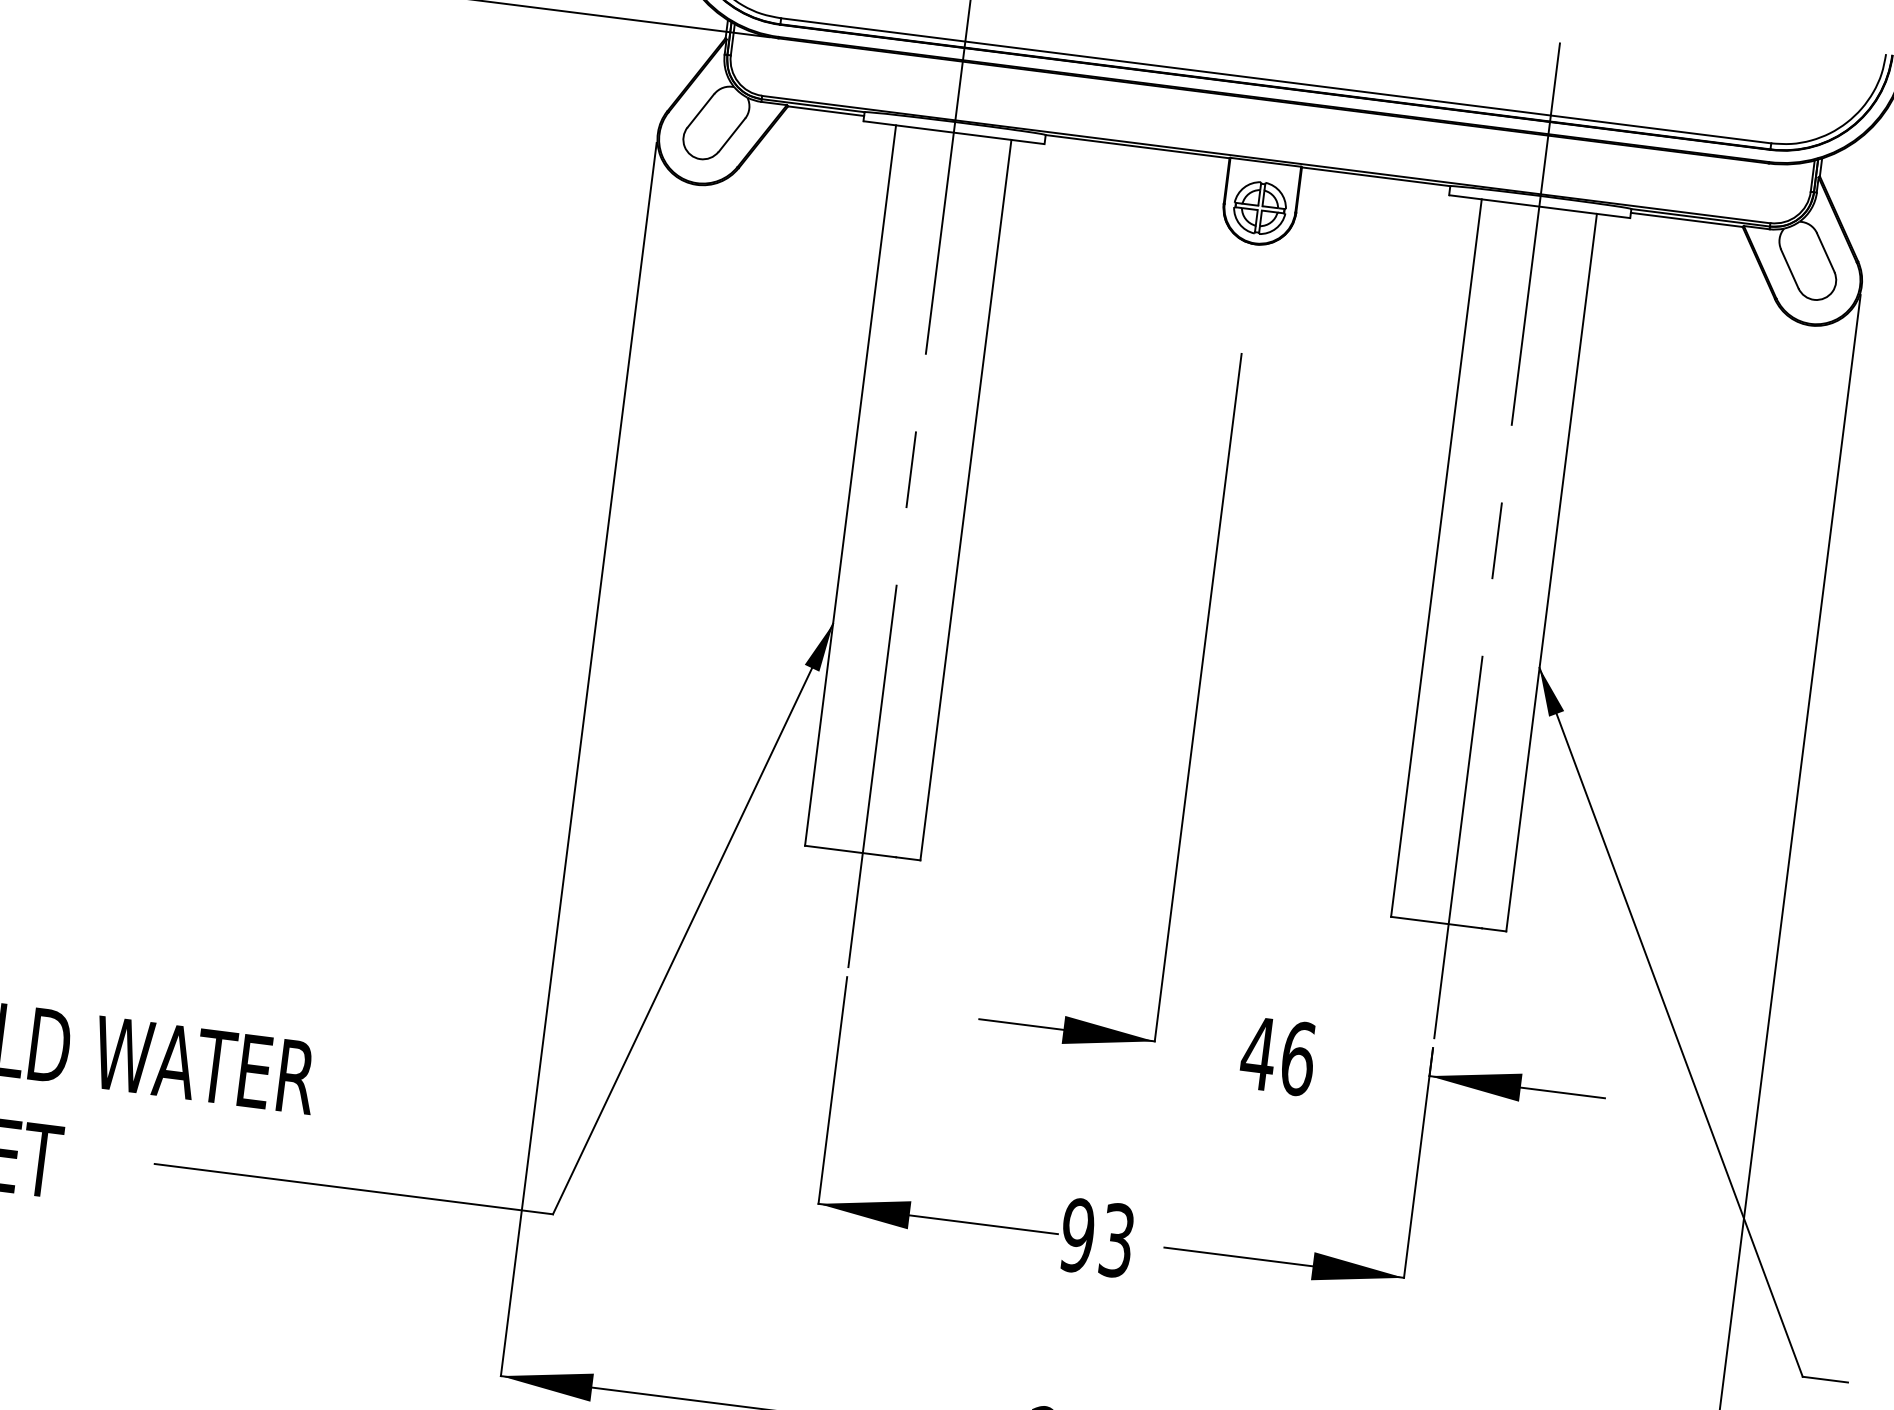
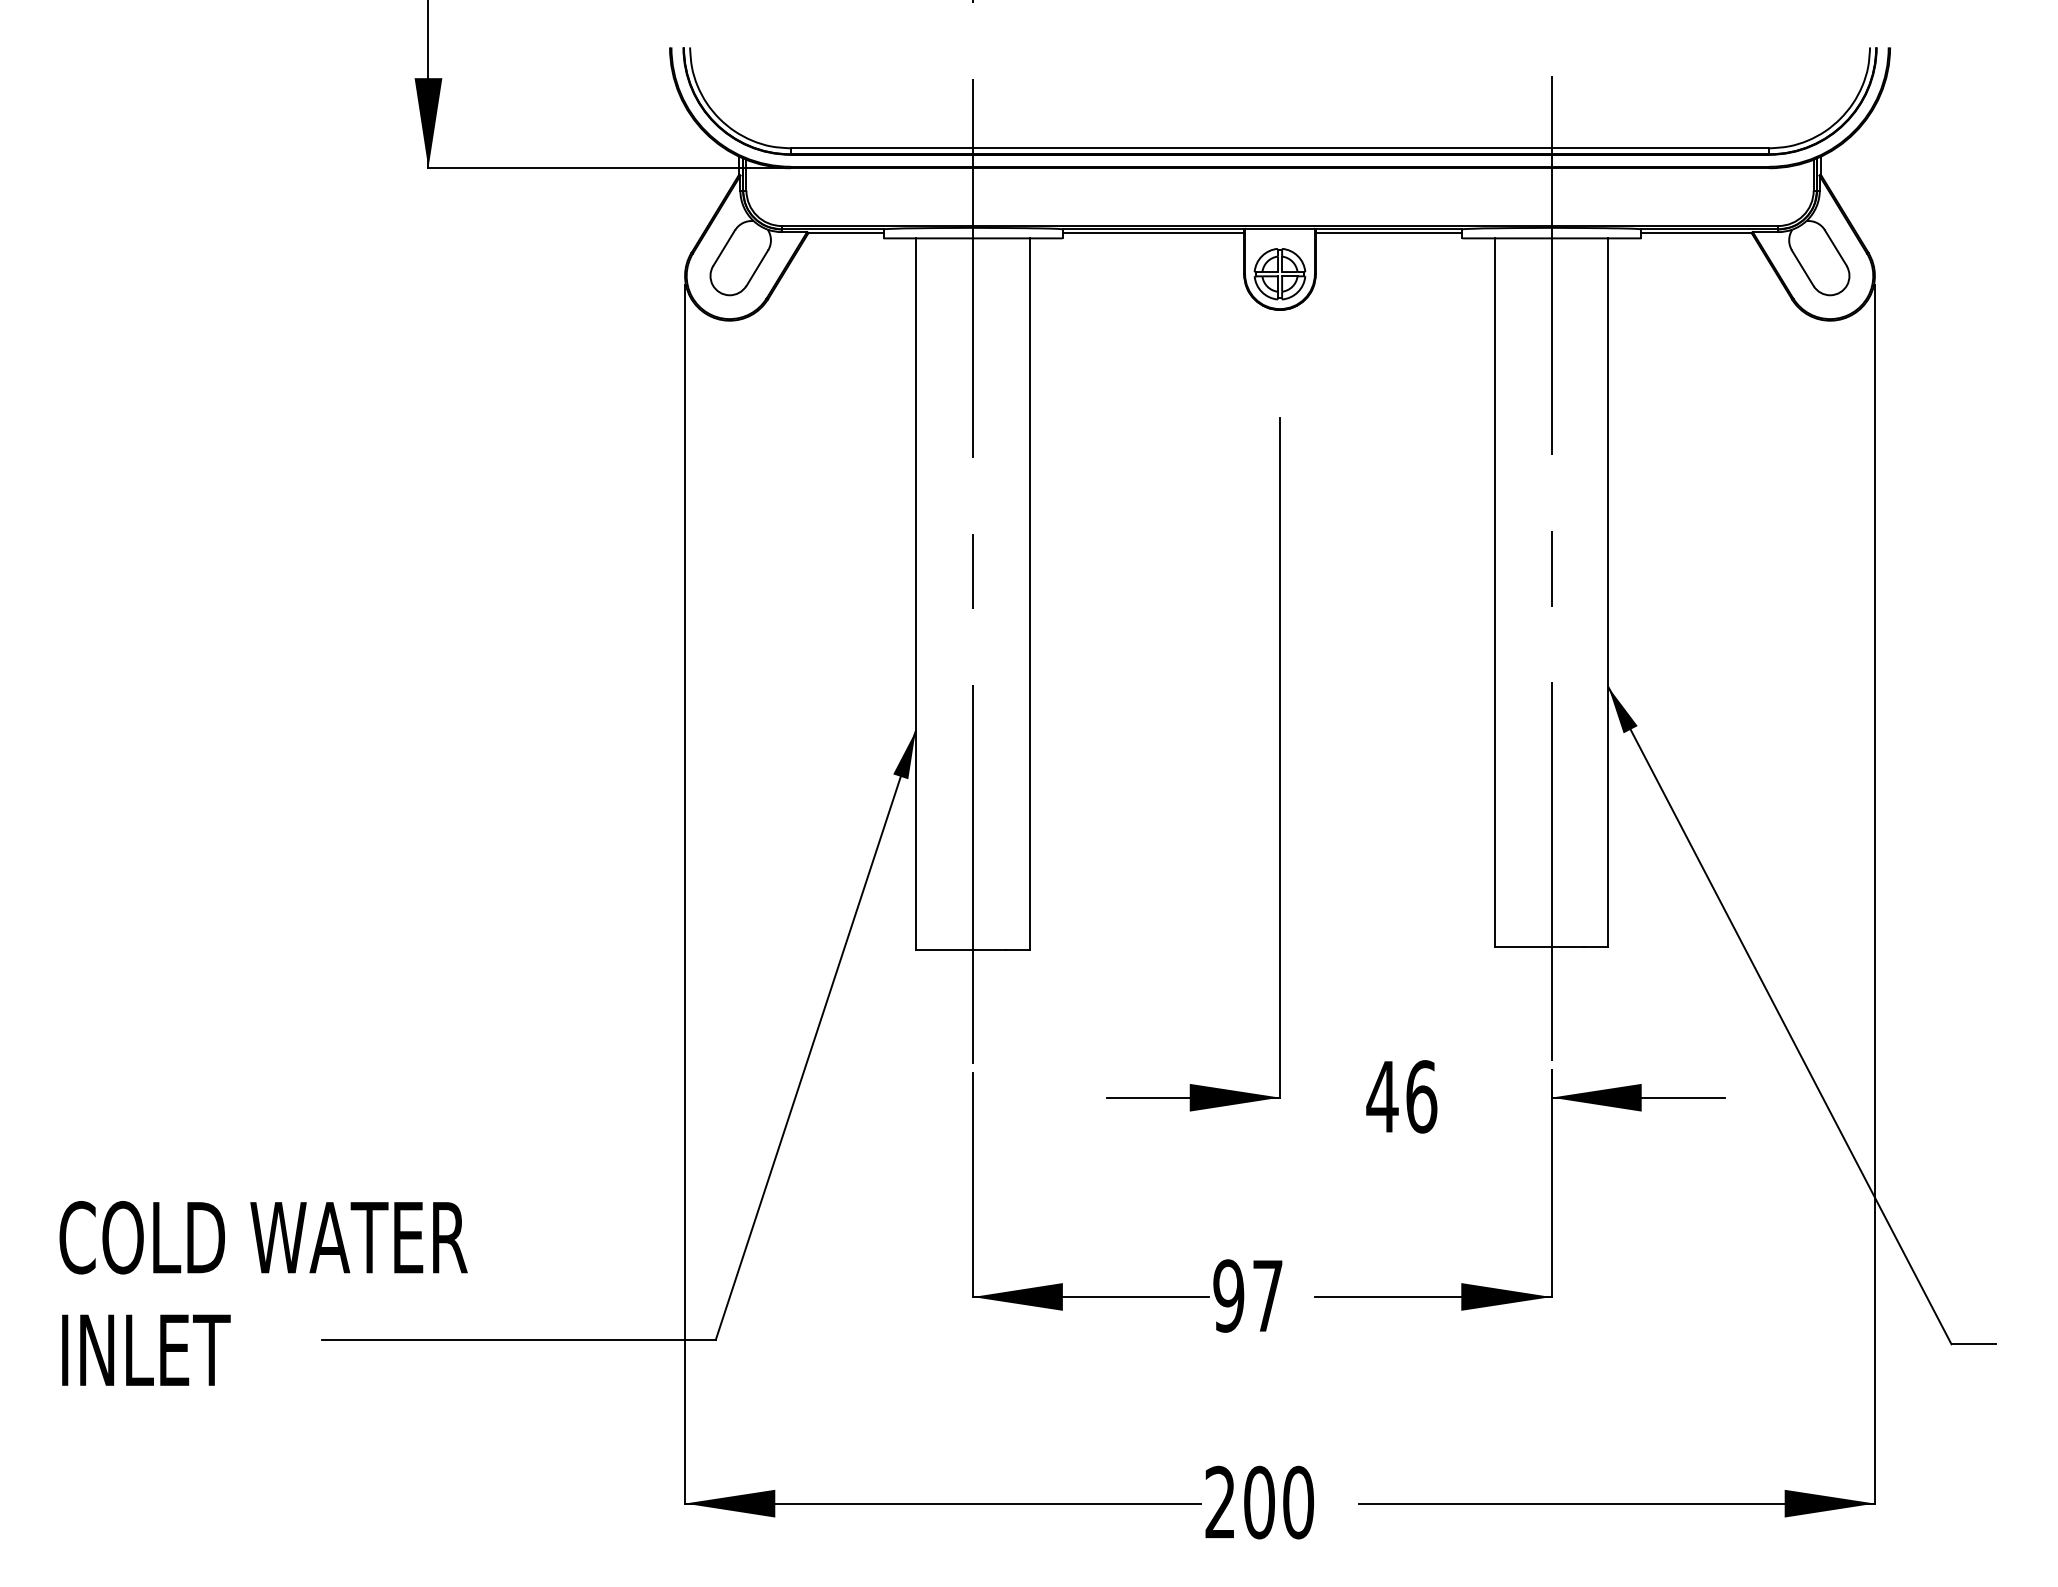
line: (1137, 150) -> (1153, 233), added
line: (1375, 180) -> (1388, 233), added
text: (1116, 1239) -> (1267, 1295), 93 -> 97

